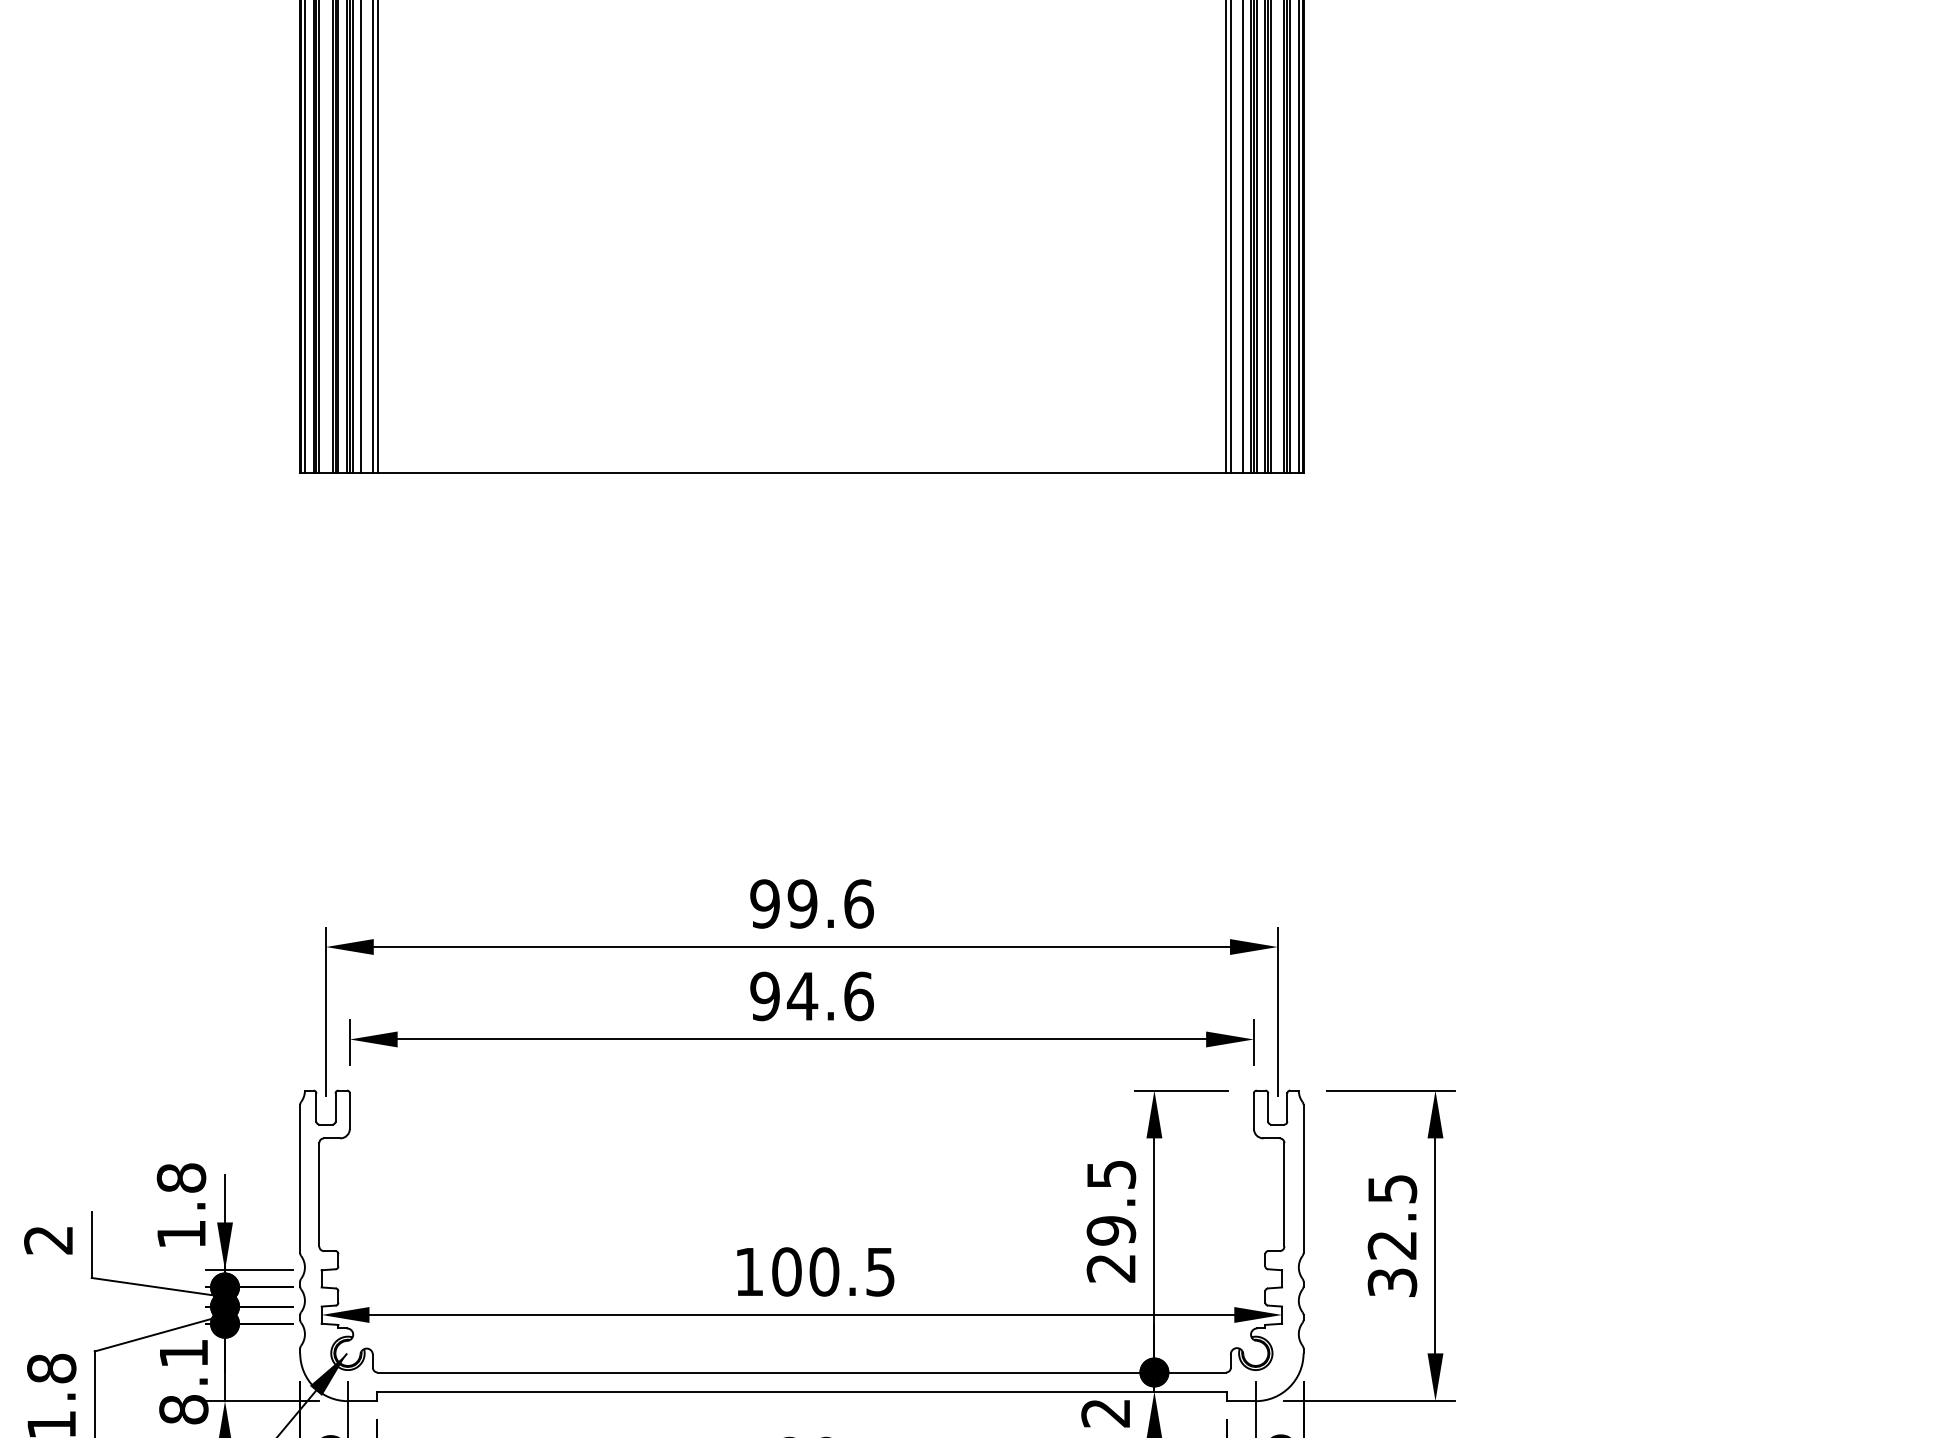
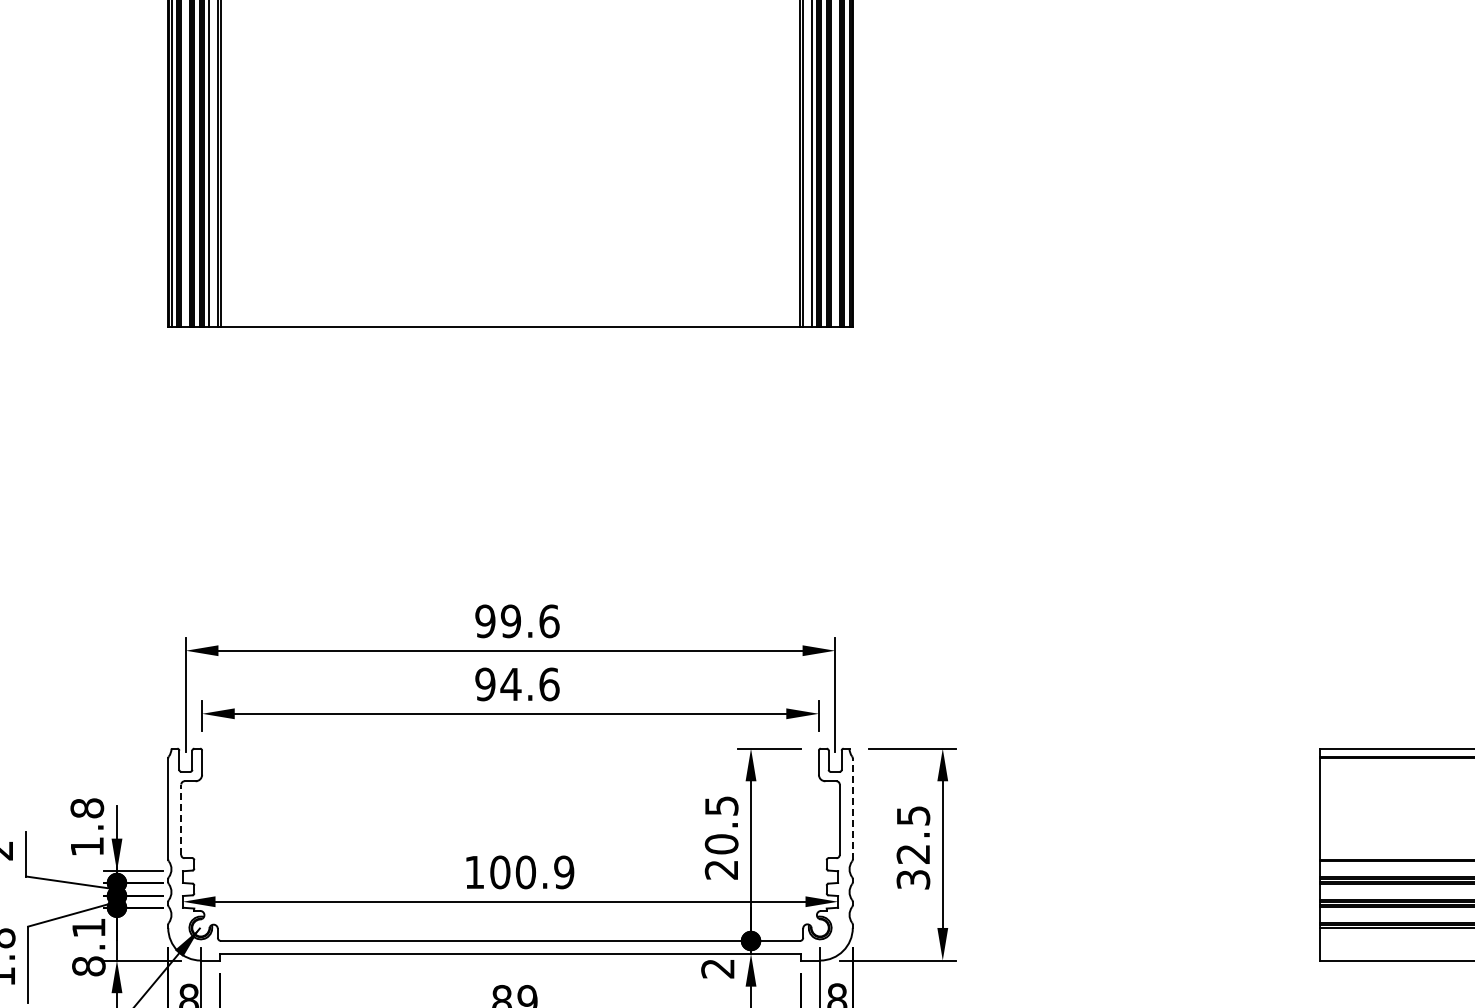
line: (1303, 1178) -> (852, 808), solid -> dashed
line: (319, 1194) -> (181, 819), solid -> dashed
text: (1111, 1231) -> (721, 844), 29.5 -> 20.5
text: (881, 1272) -> (564, 872), 100.5 -> 100.9

